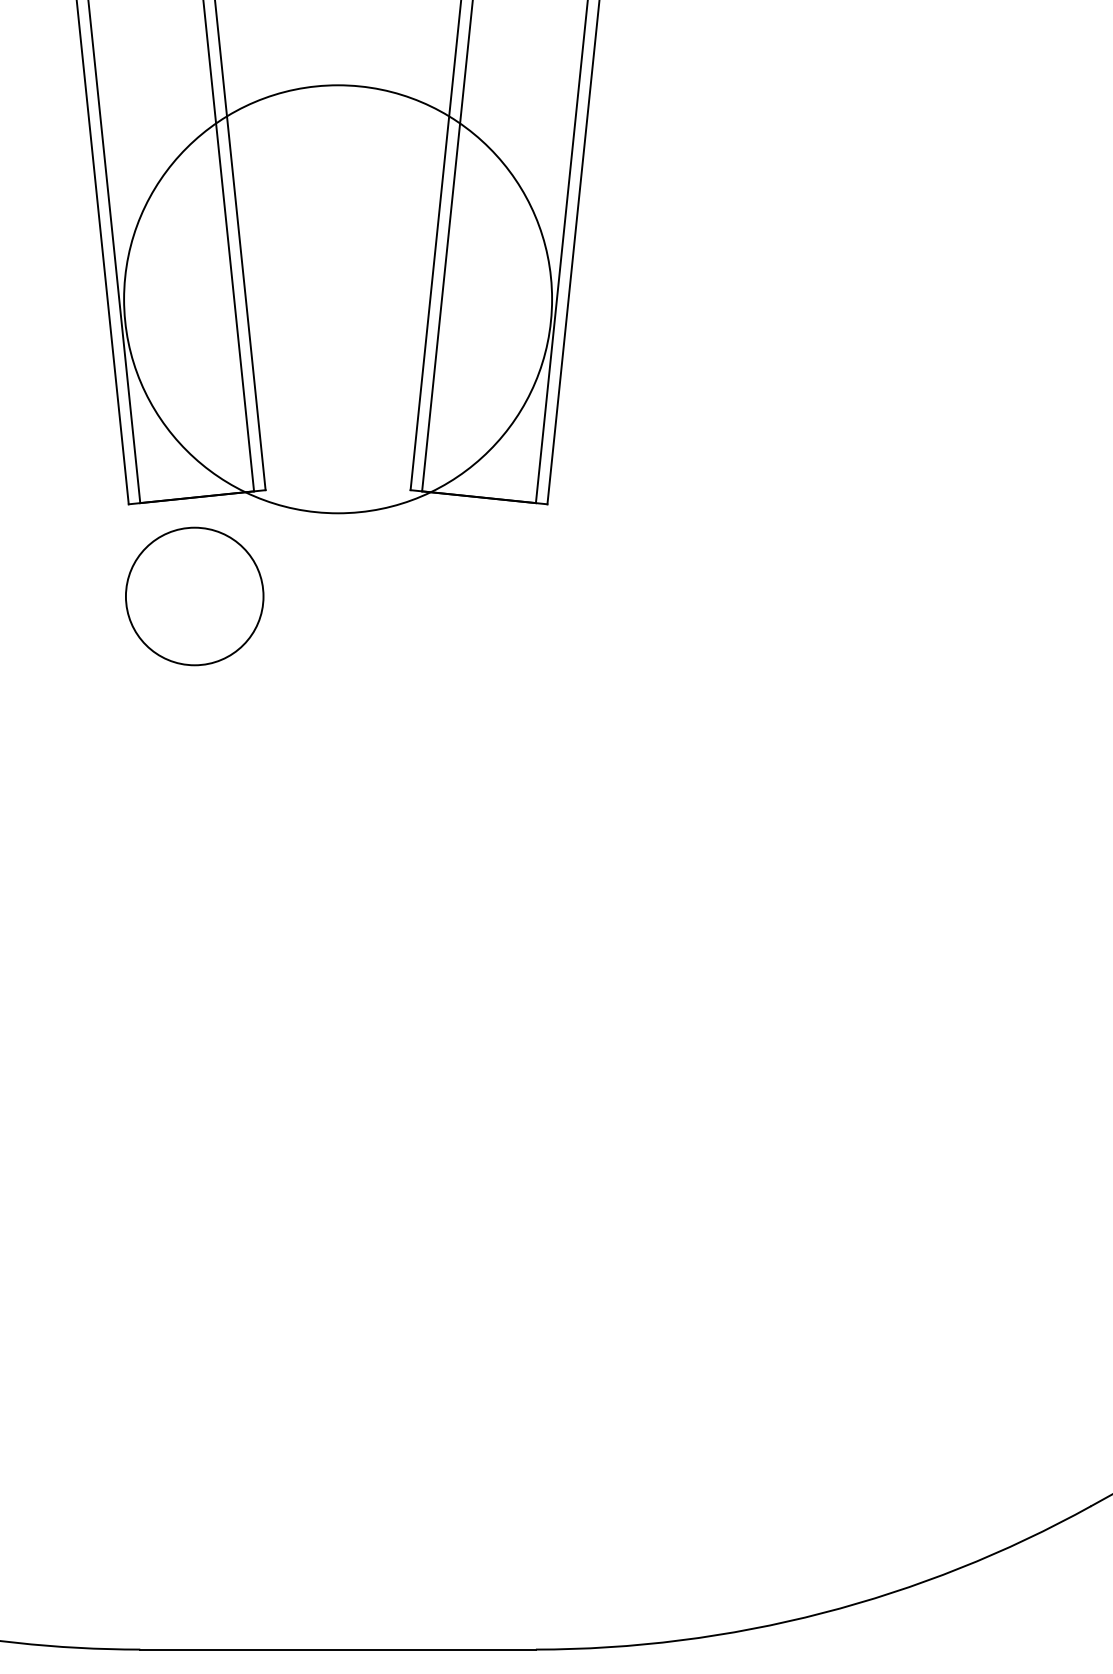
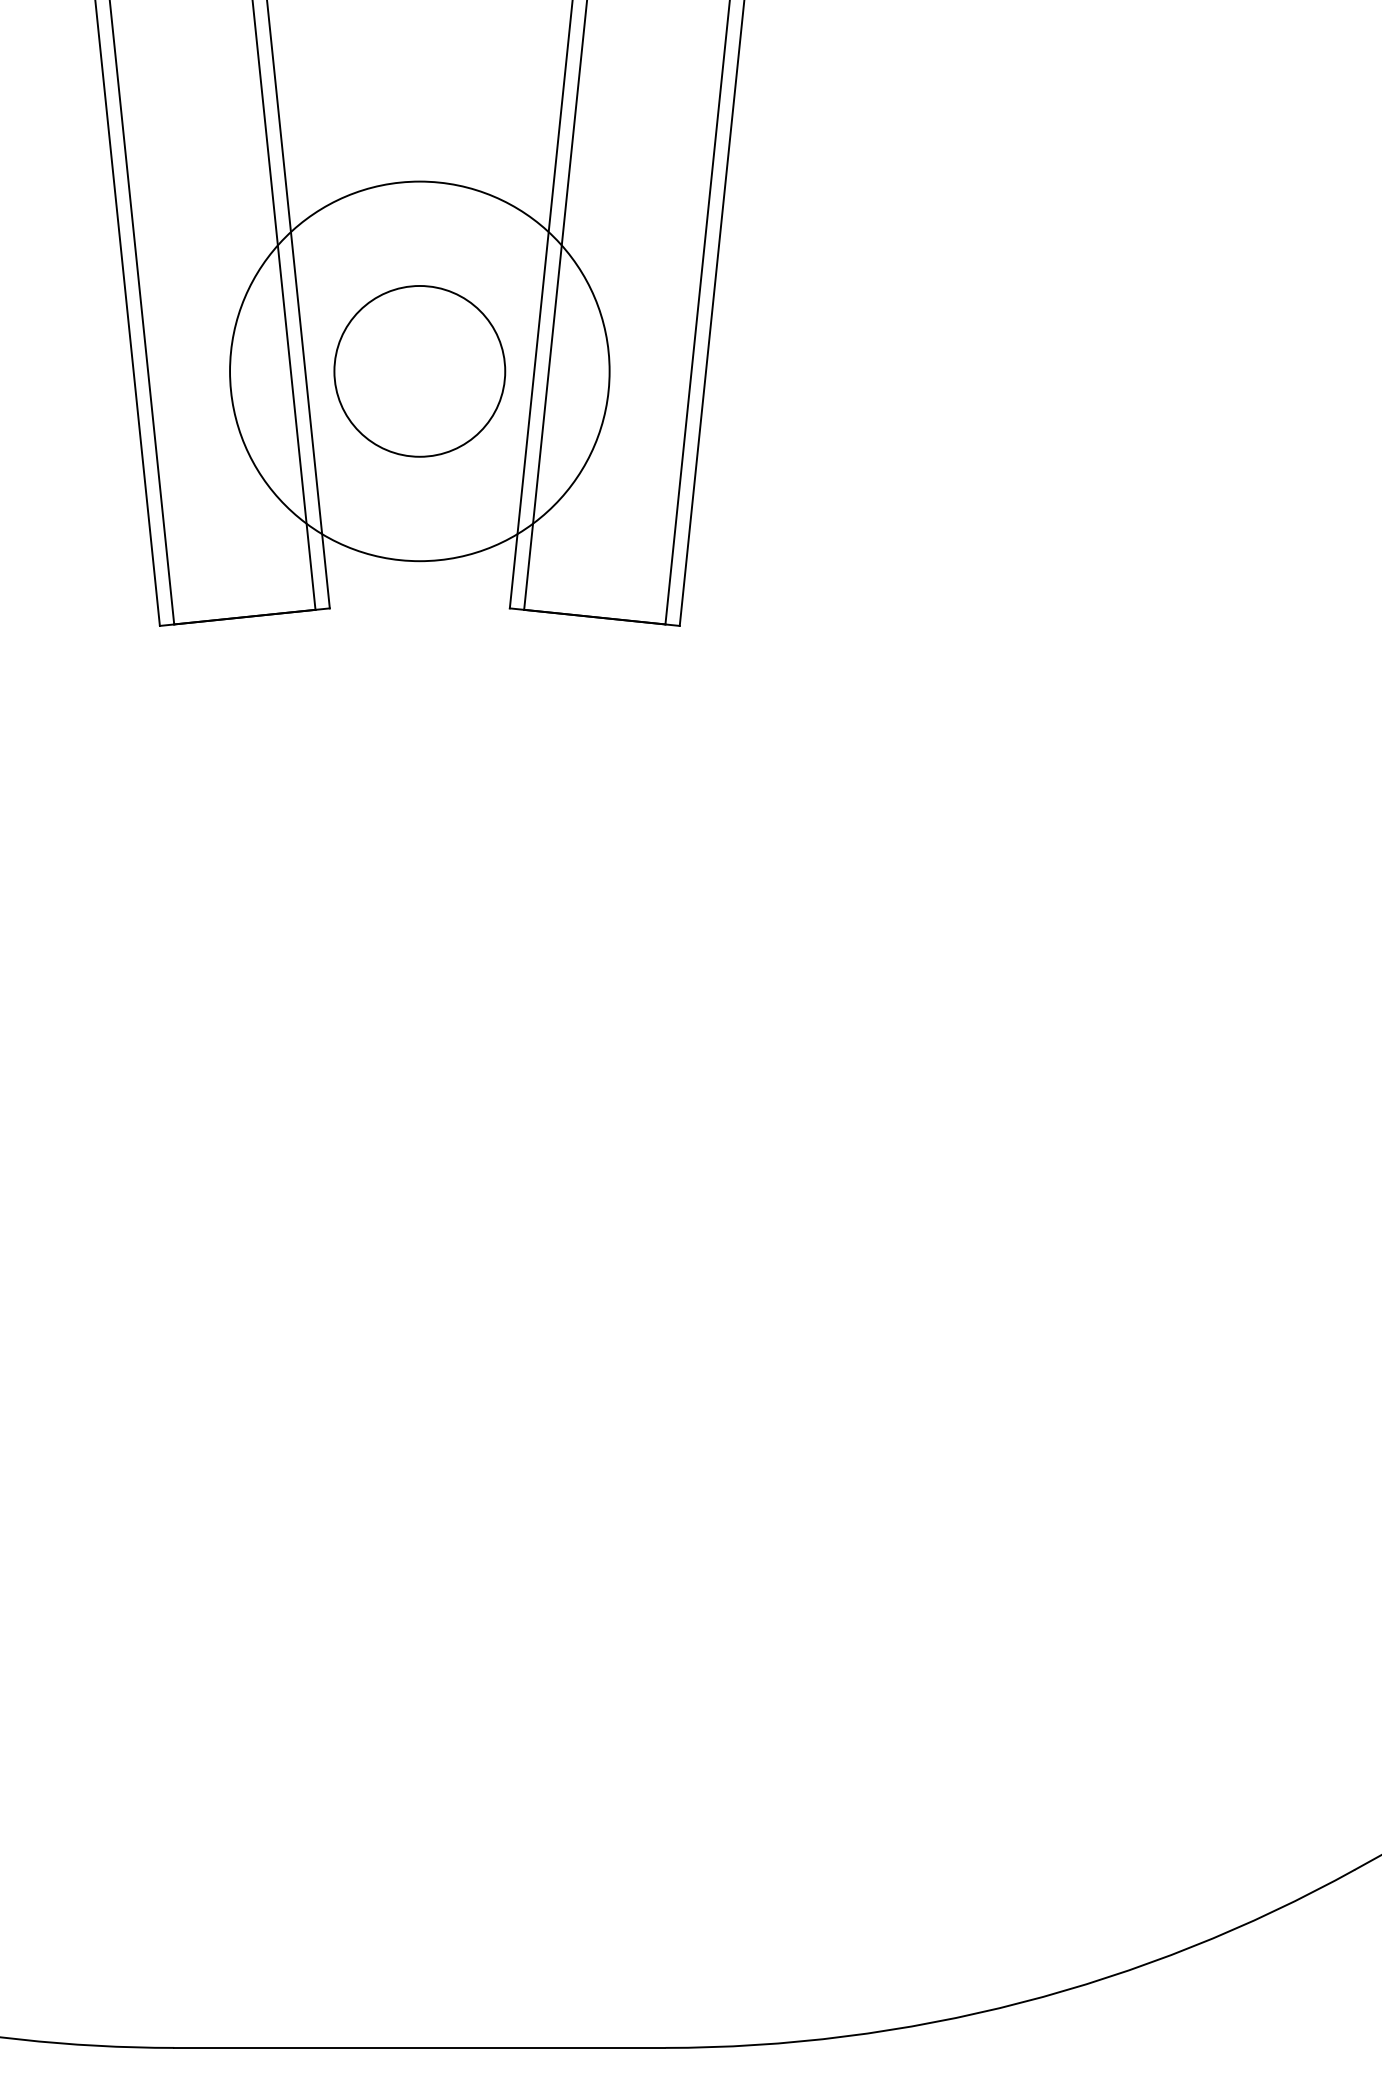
circle: (337, 299) -> (419, 371), size x0.71
circle: (194, 596) -> (419, 371), moved

